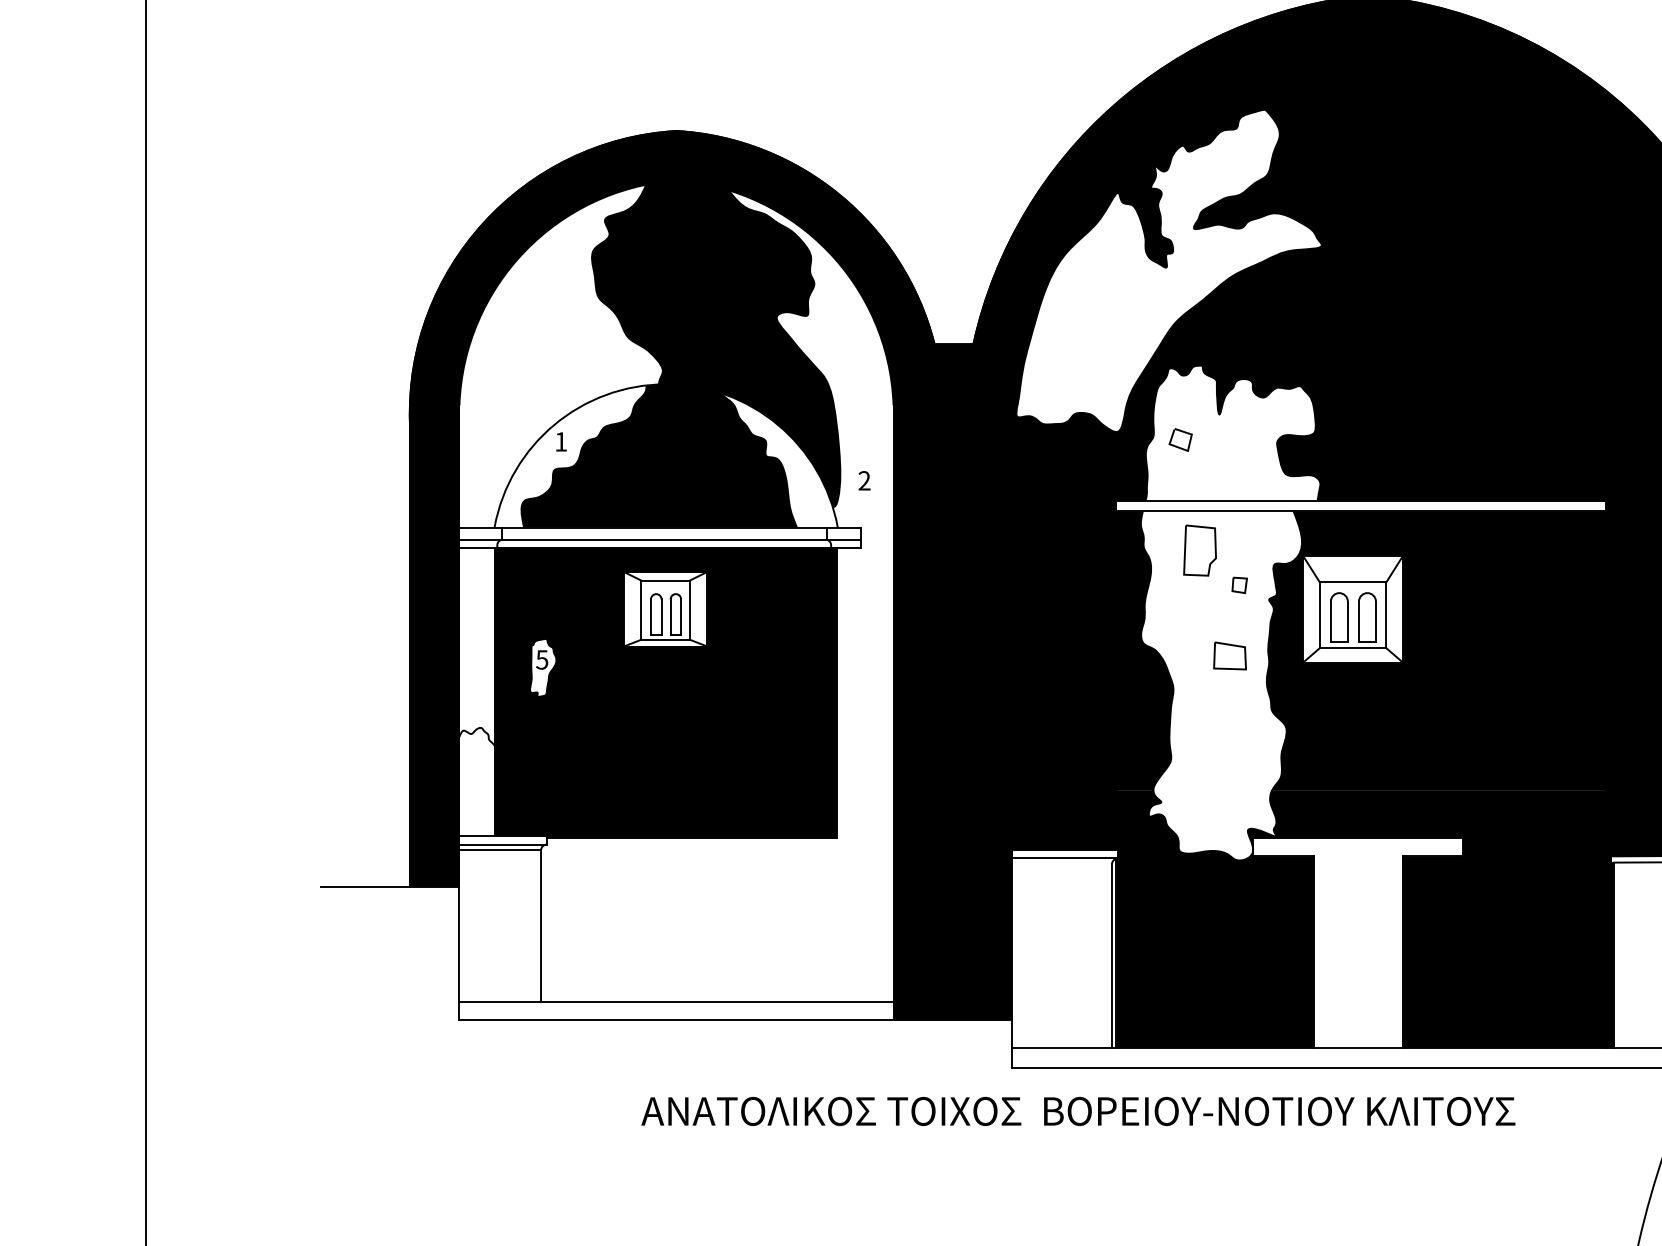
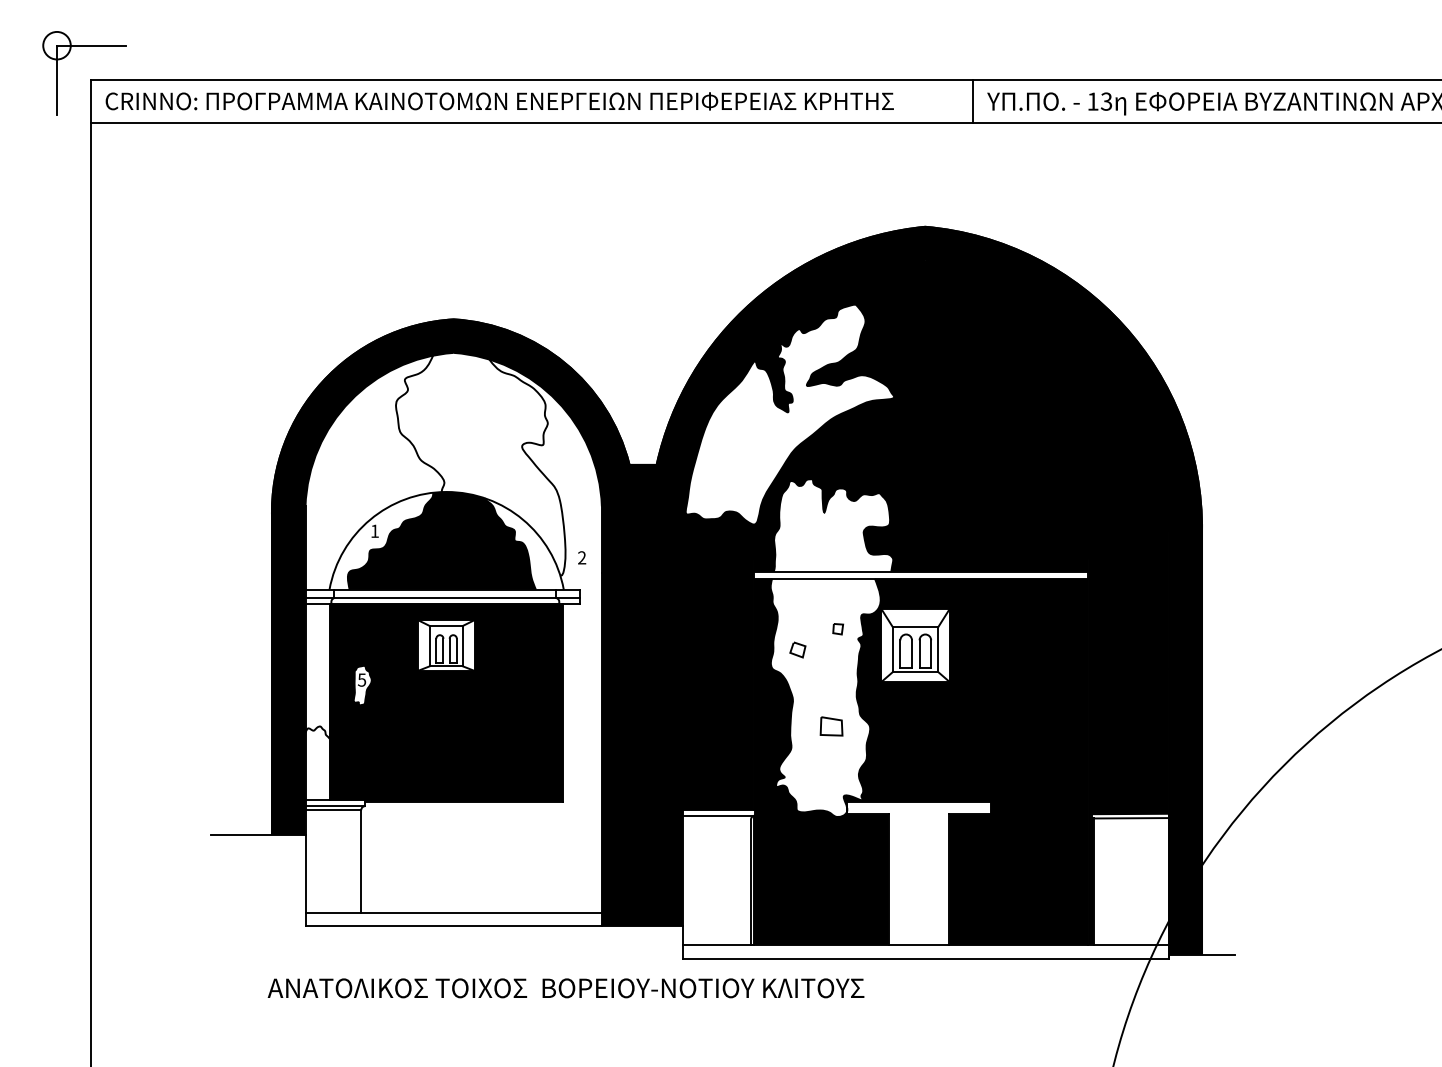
fill: (715, 342) -> (480, 463), removed
line: (1183, 433) -> (799, 645), moved
part: (1199, 550) -> (810, 605), removed
part: (1229, 656) -> (831, 726), moved
text: (1077, 1111) -> (565, 988), moved

